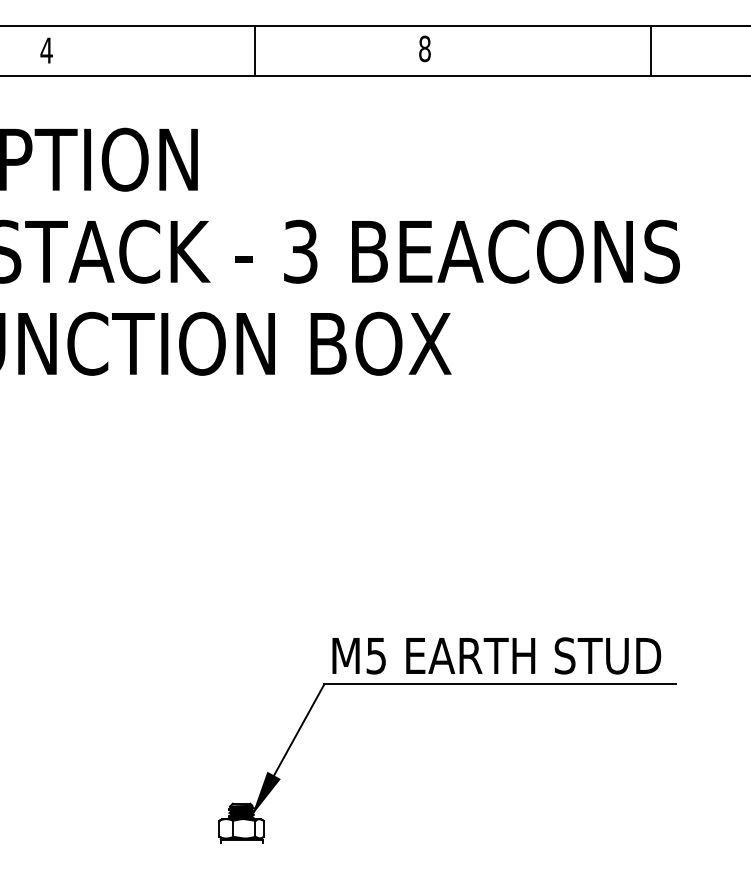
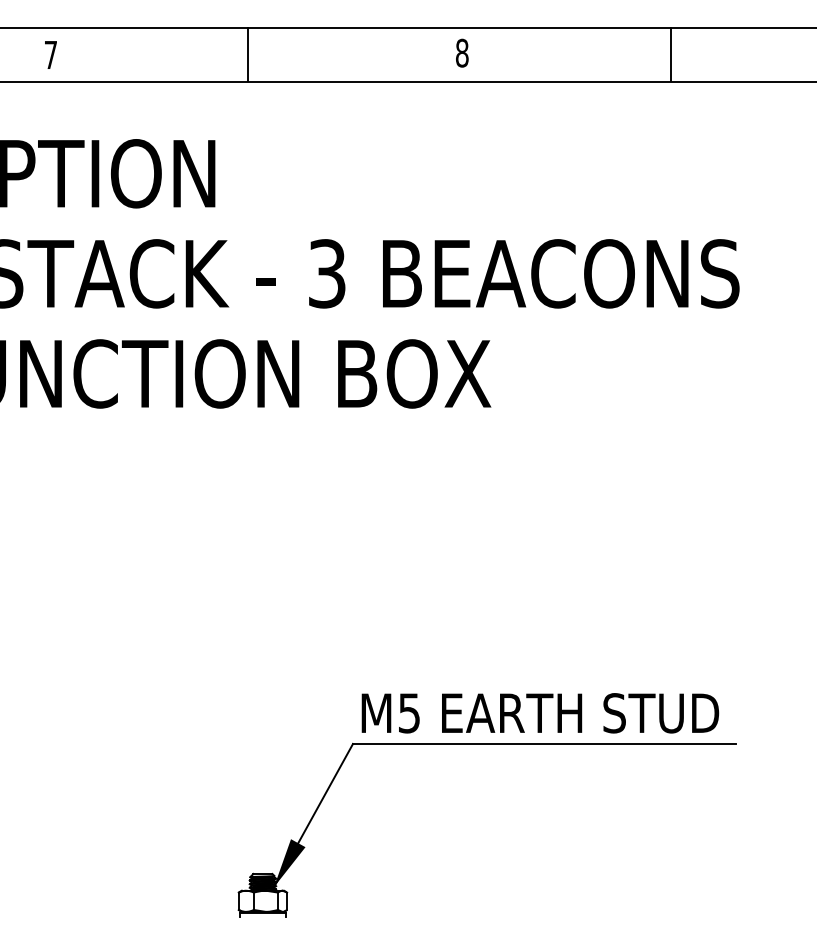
text: (46, 50) -> (50, 54), 4 -> 7
line: (254, 50) -> (247, 54), moved
line: (650, 50) -> (670, 54), moved

